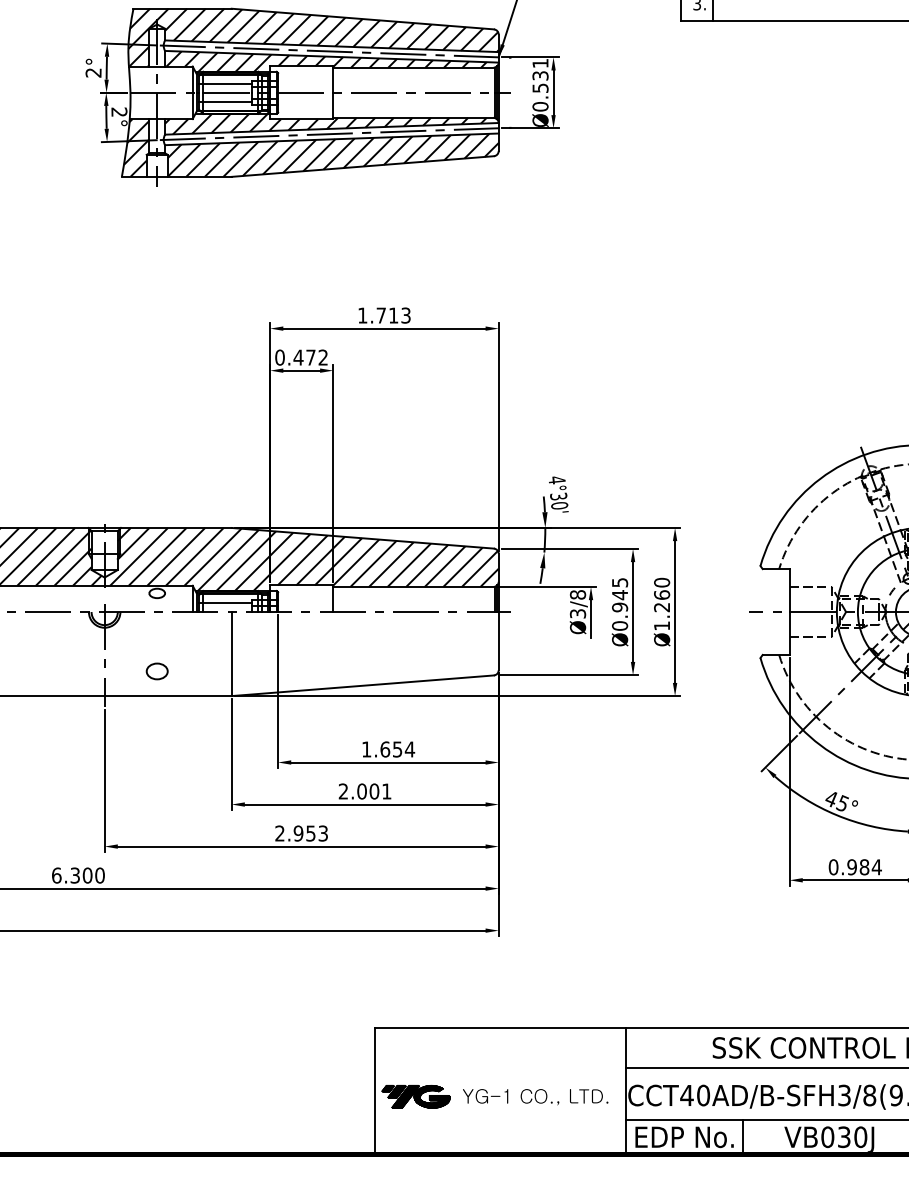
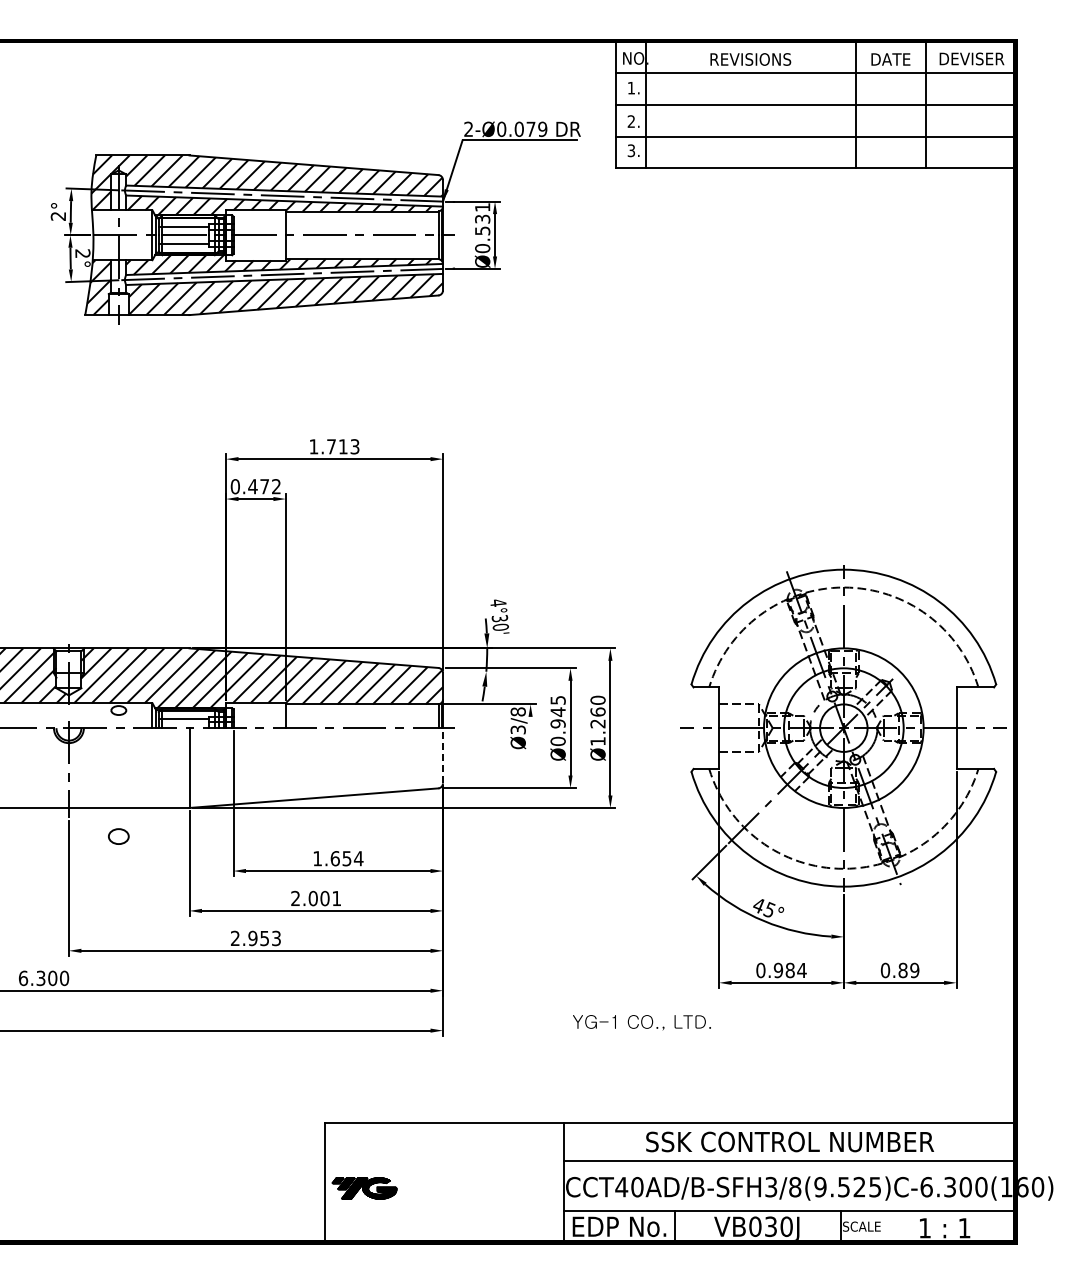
line: (590, 618) -> (530, 734), removed
line: (499, 640) -> (443, 755), solid -> dashed
part: (156, 671) -> (118, 836), moved
text: (535, 1096) -> (641, 1022), moved

